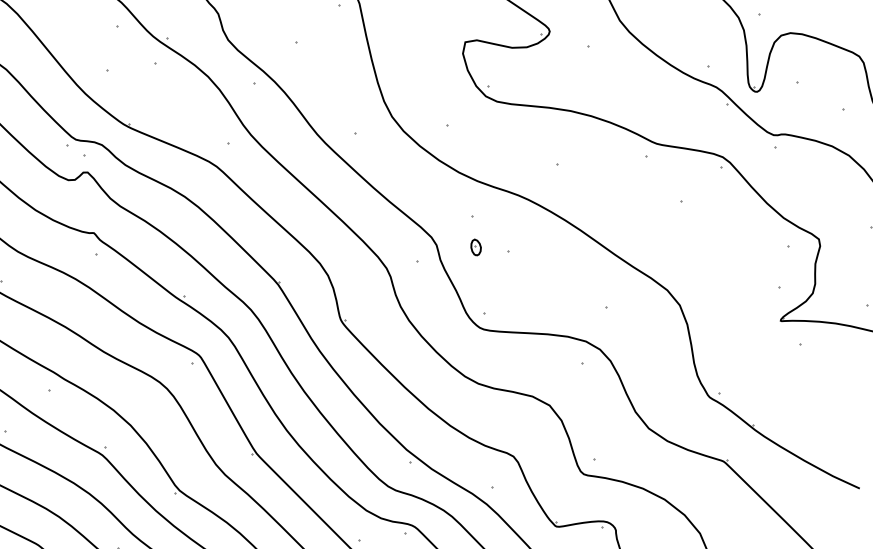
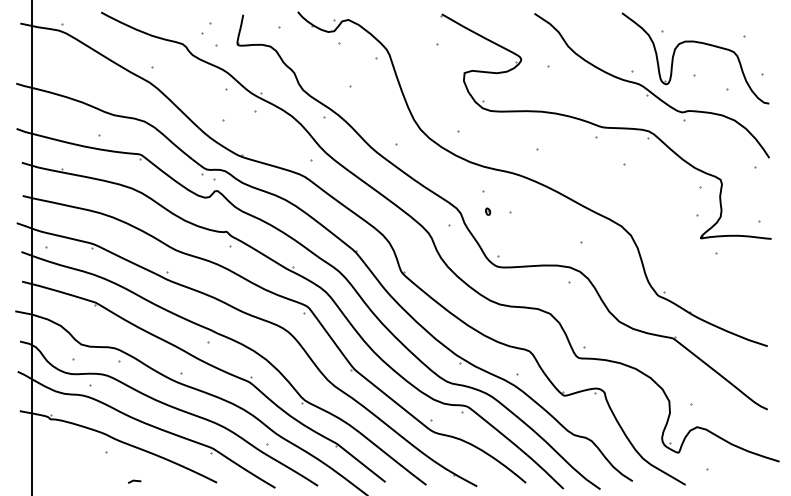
part: (477, 246) -> (488, 211), size x0.62

